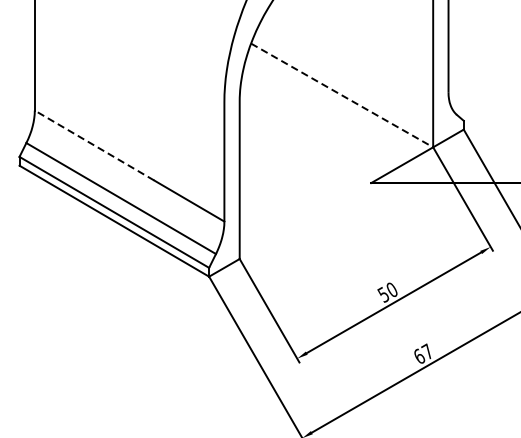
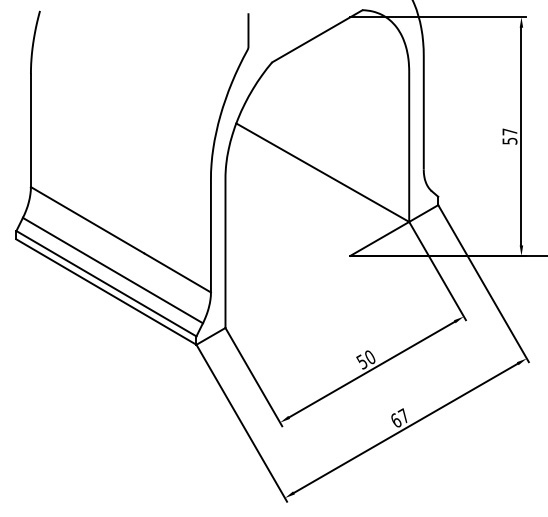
line: (342, 95) -> (323, 172), dashed -> solid
line: (94, 145) -> (87, 220), dashed -> solid

